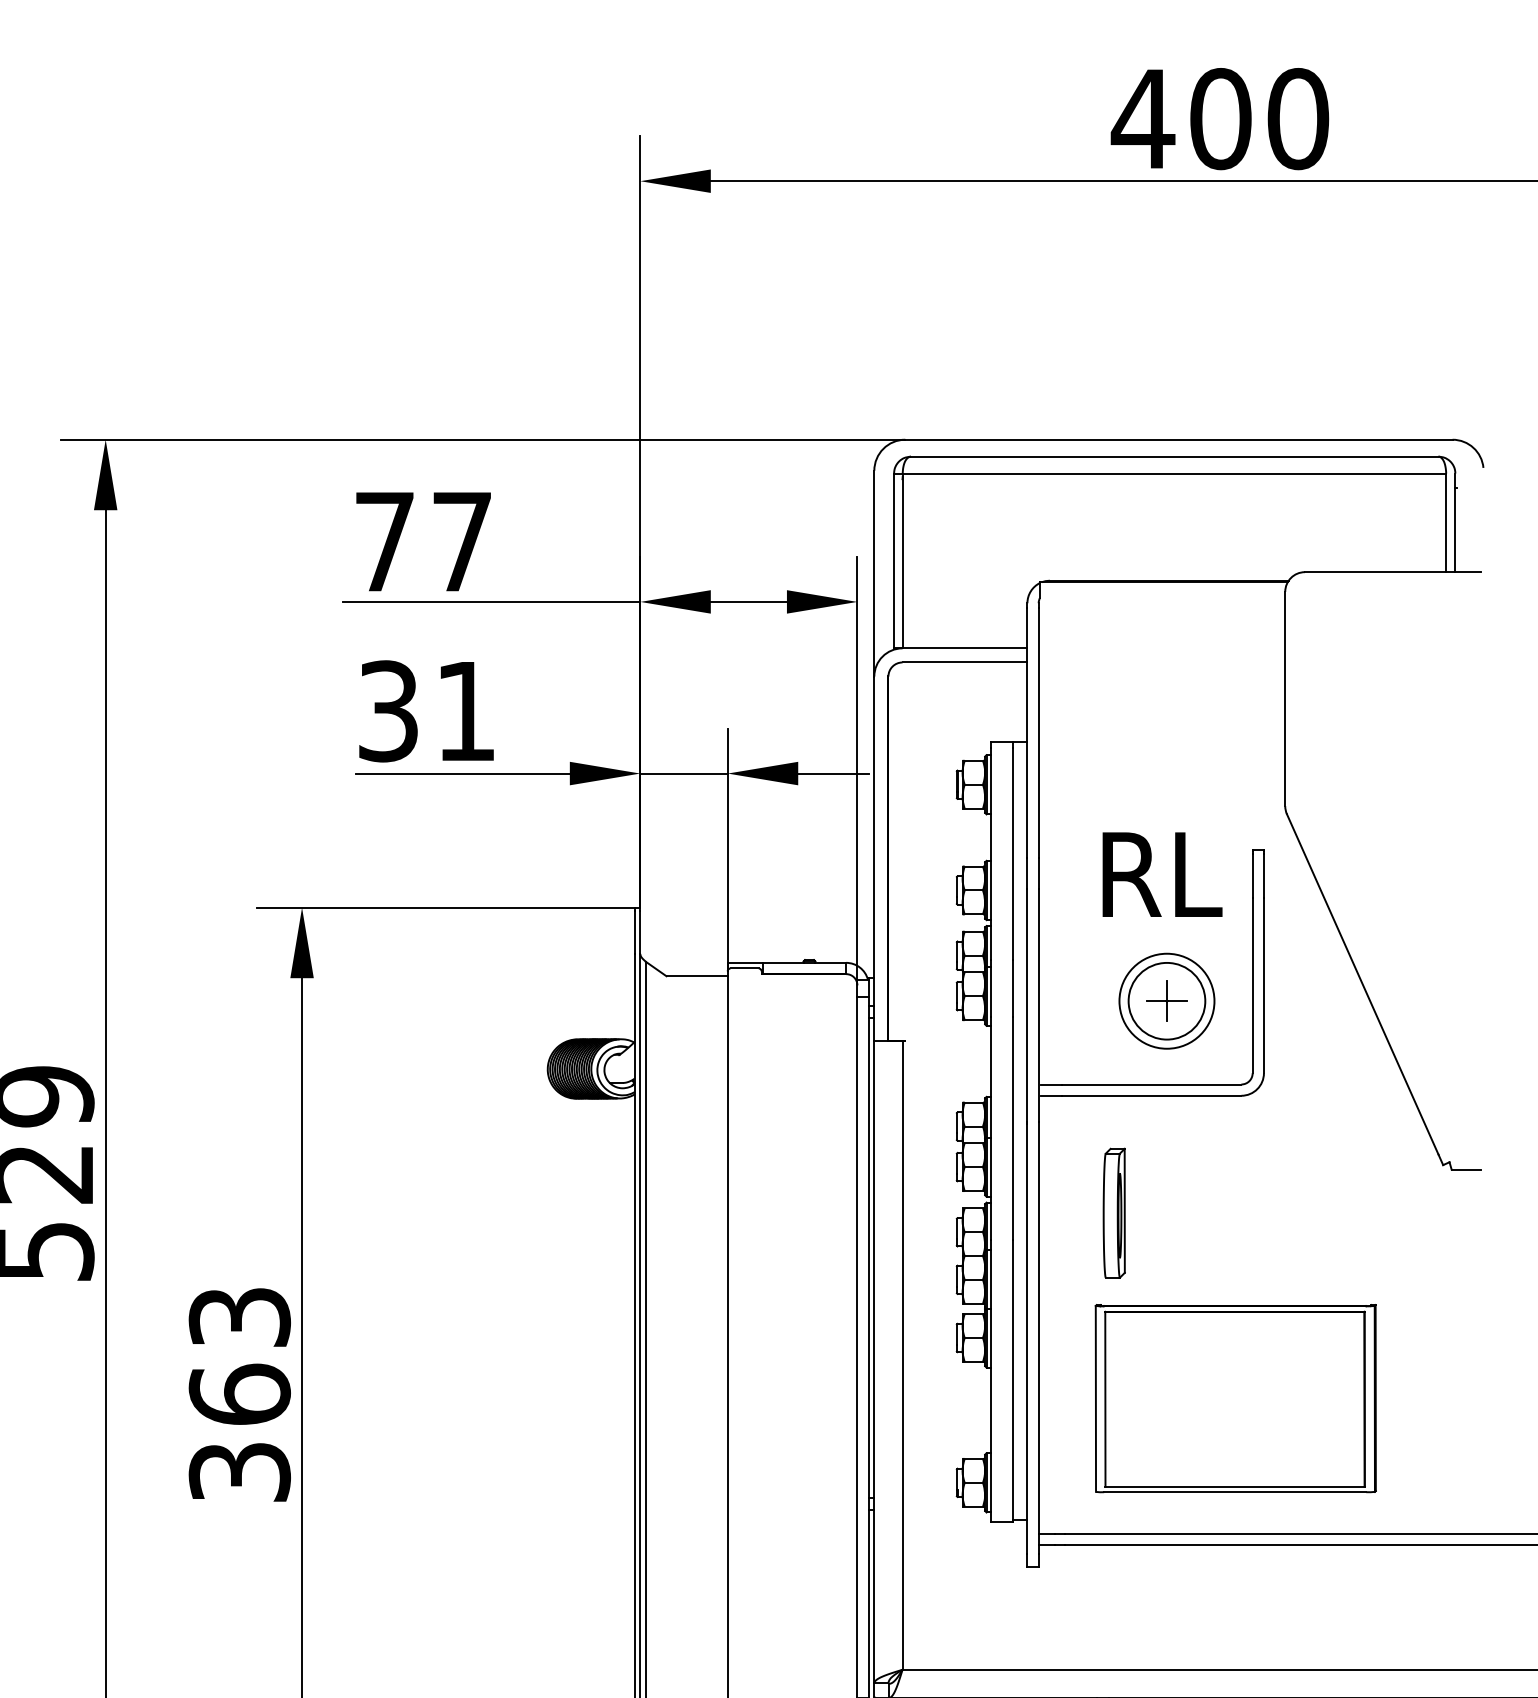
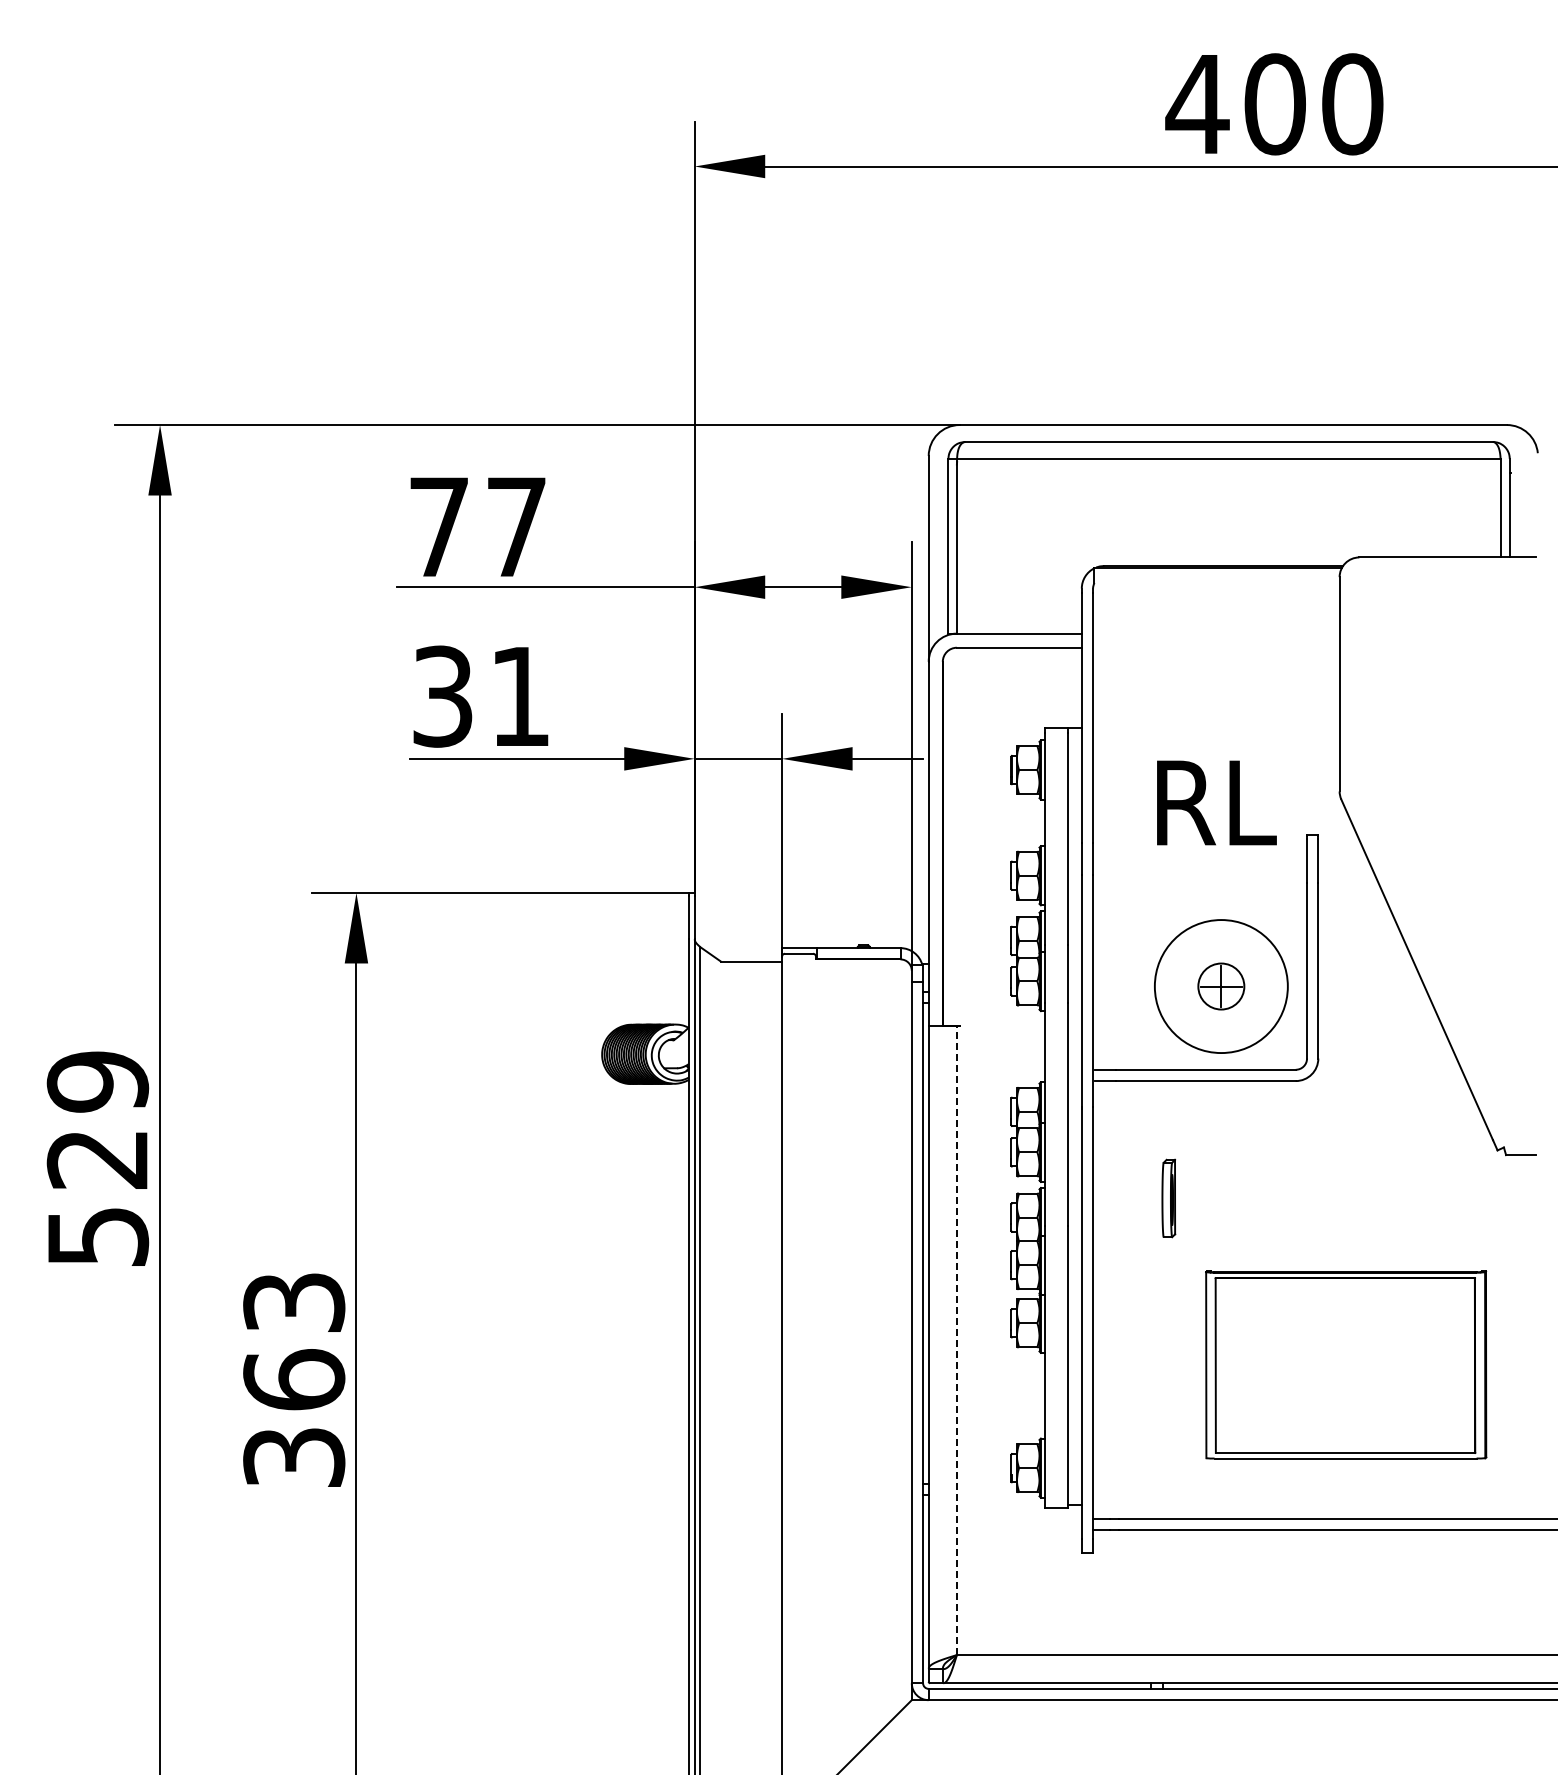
text: (1162, 874) -> (1216, 802), moved
circle: (1166, 1001) -> (1220, 986), size x1.4
circle: (1167, 1001) -> (1221, 986), size x0.6
part: (1114, 1213) -> (1168, 1198), size x0.6
line: (902, 1355) -> (956, 1340), solid -> dashed
part: (1236, 1398) -> (1346, 1364), moved

